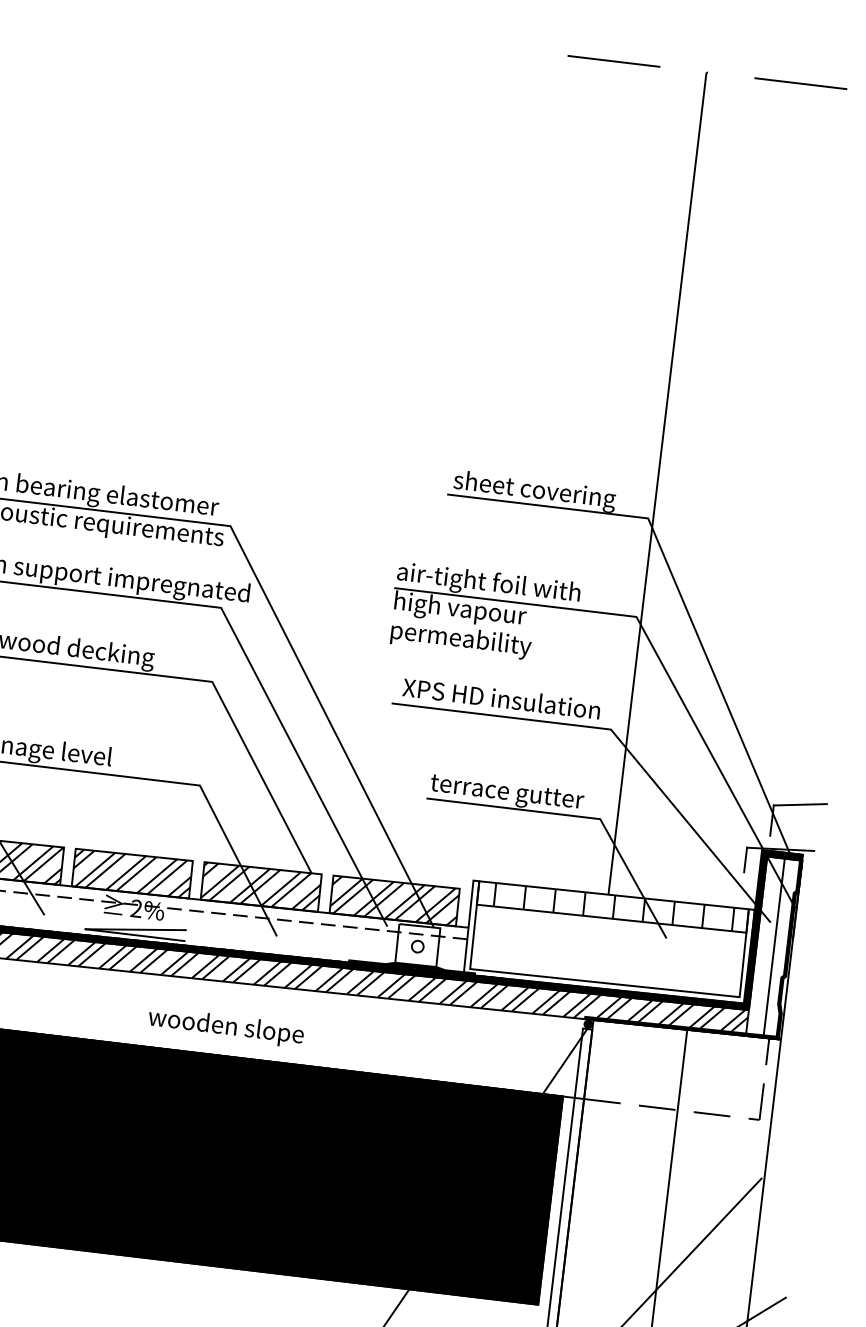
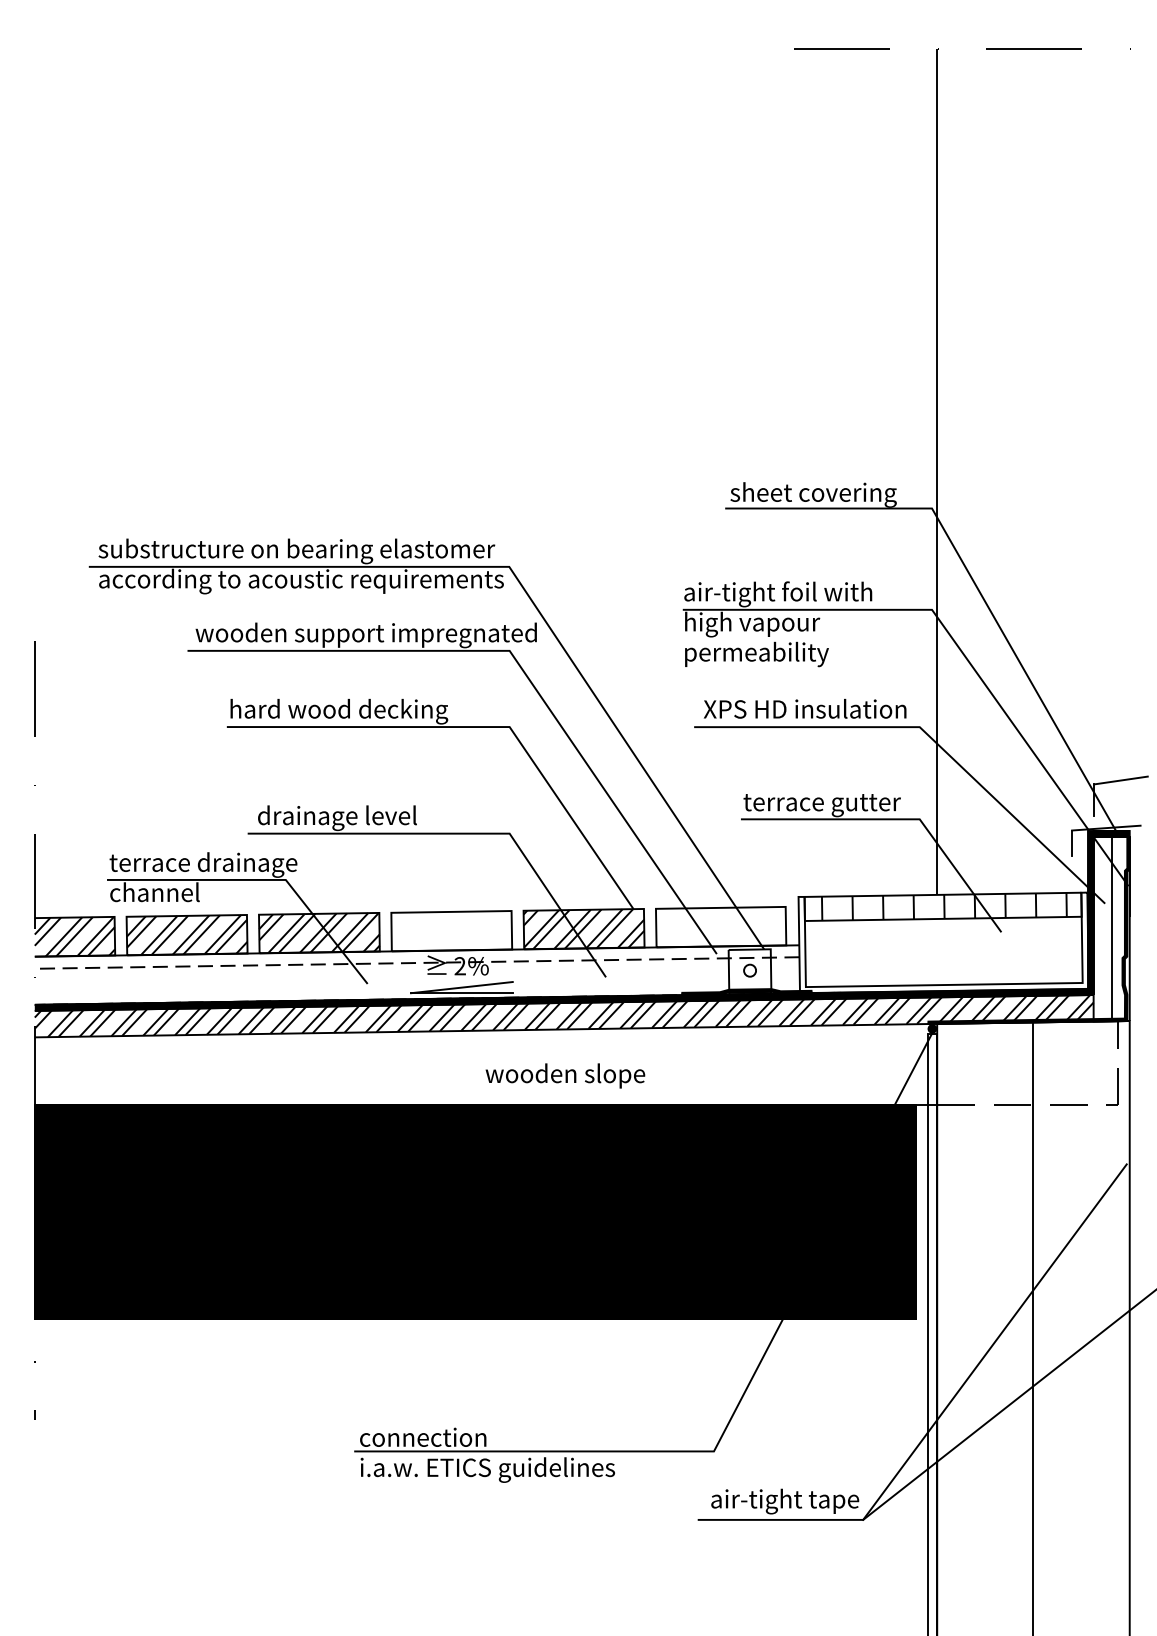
hatch: (132, 873) -> (451, 931), removed
hatch: (395, 900) -> (721, 926), removed

